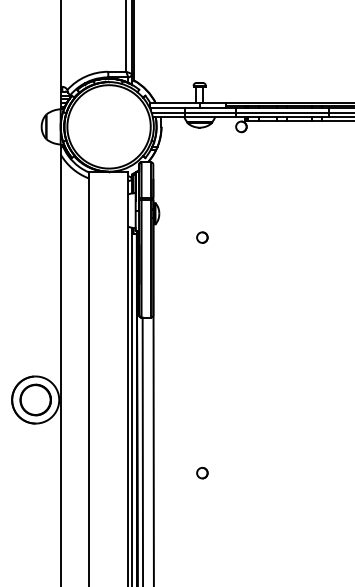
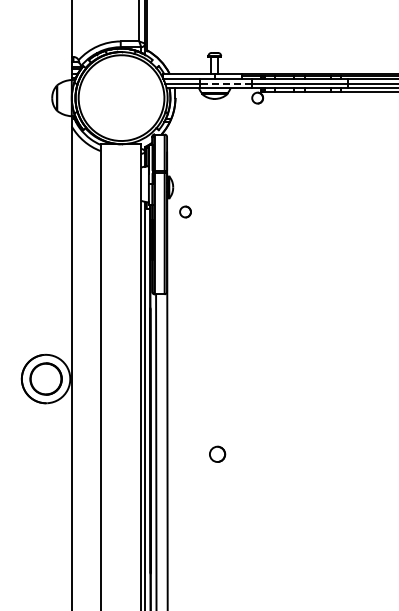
line: (210, 112) -> (225, 83), solid -> dashed
part: (202, 237) -> (185, 211), moved
part: (202, 472) -> (217, 453), size x1.4

